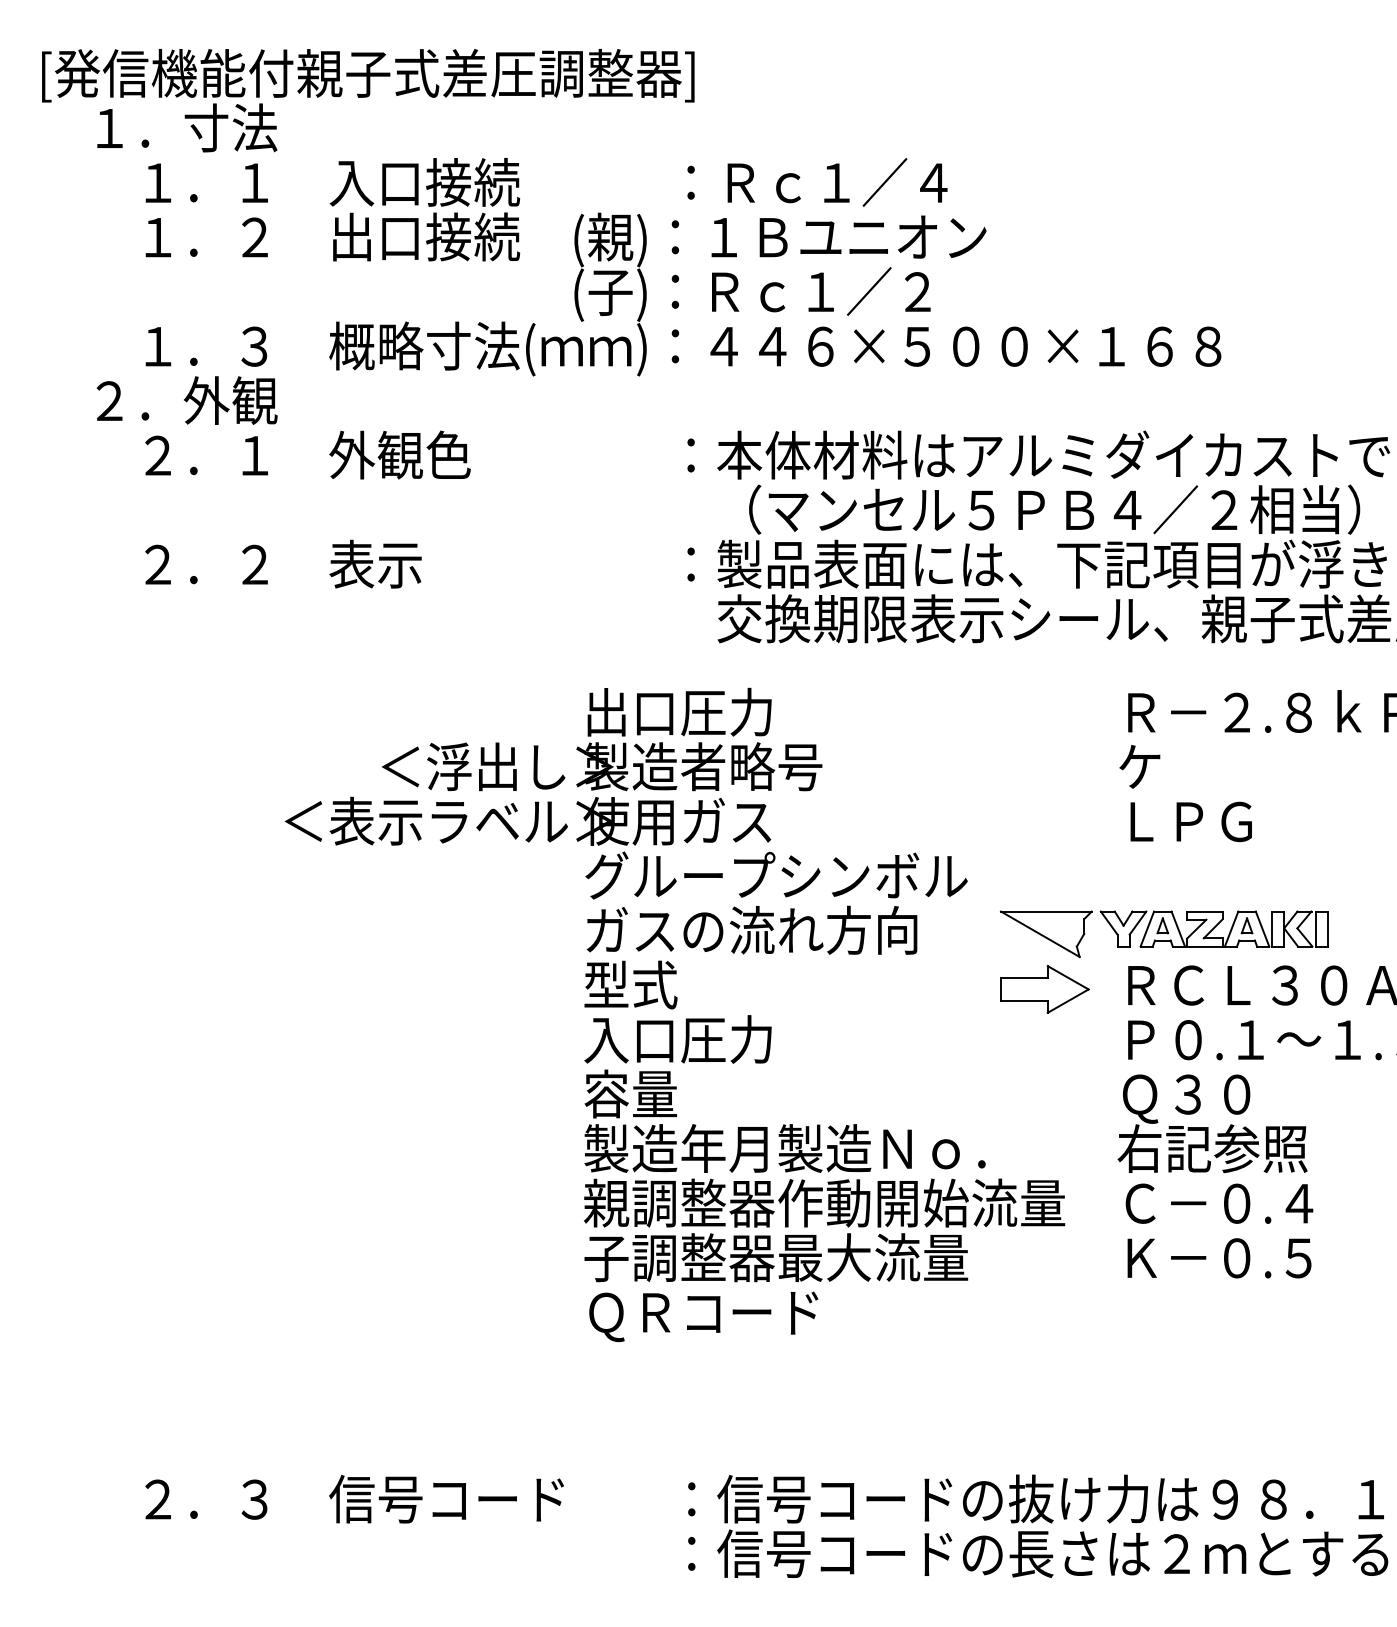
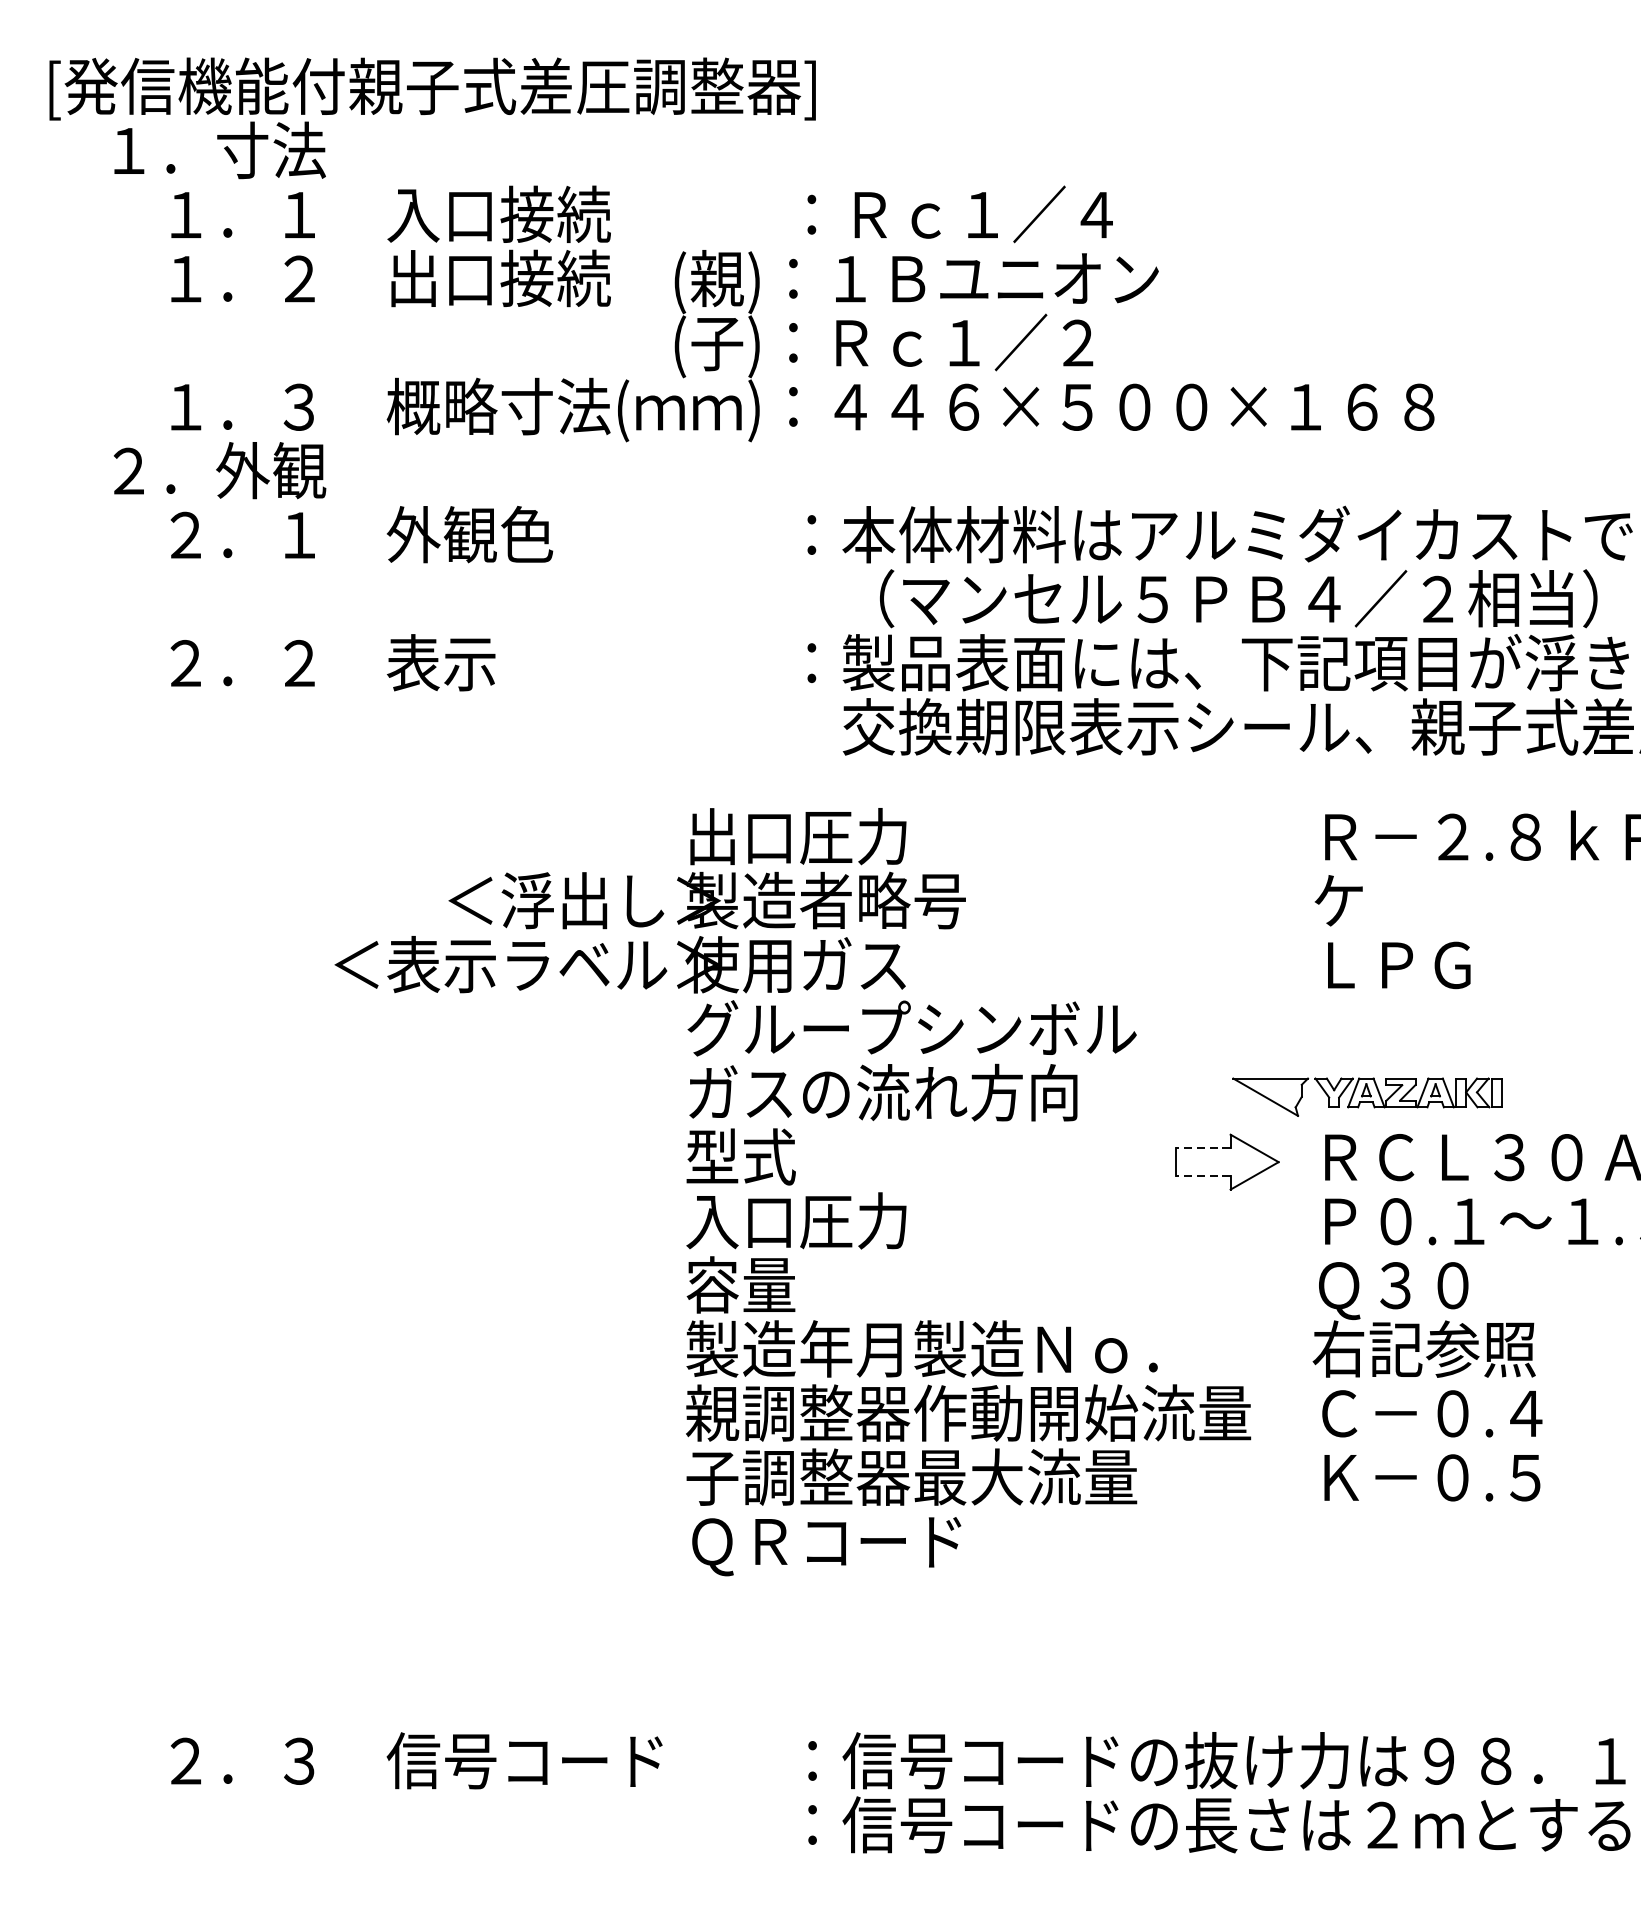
part: (1164, 933) -> (1367, 1096), size x0.7
line: (1023, 977) -> (1202, 1148), solid -> dashed
line: (1023, 1001) -> (1202, 1176), solid -> dashed

